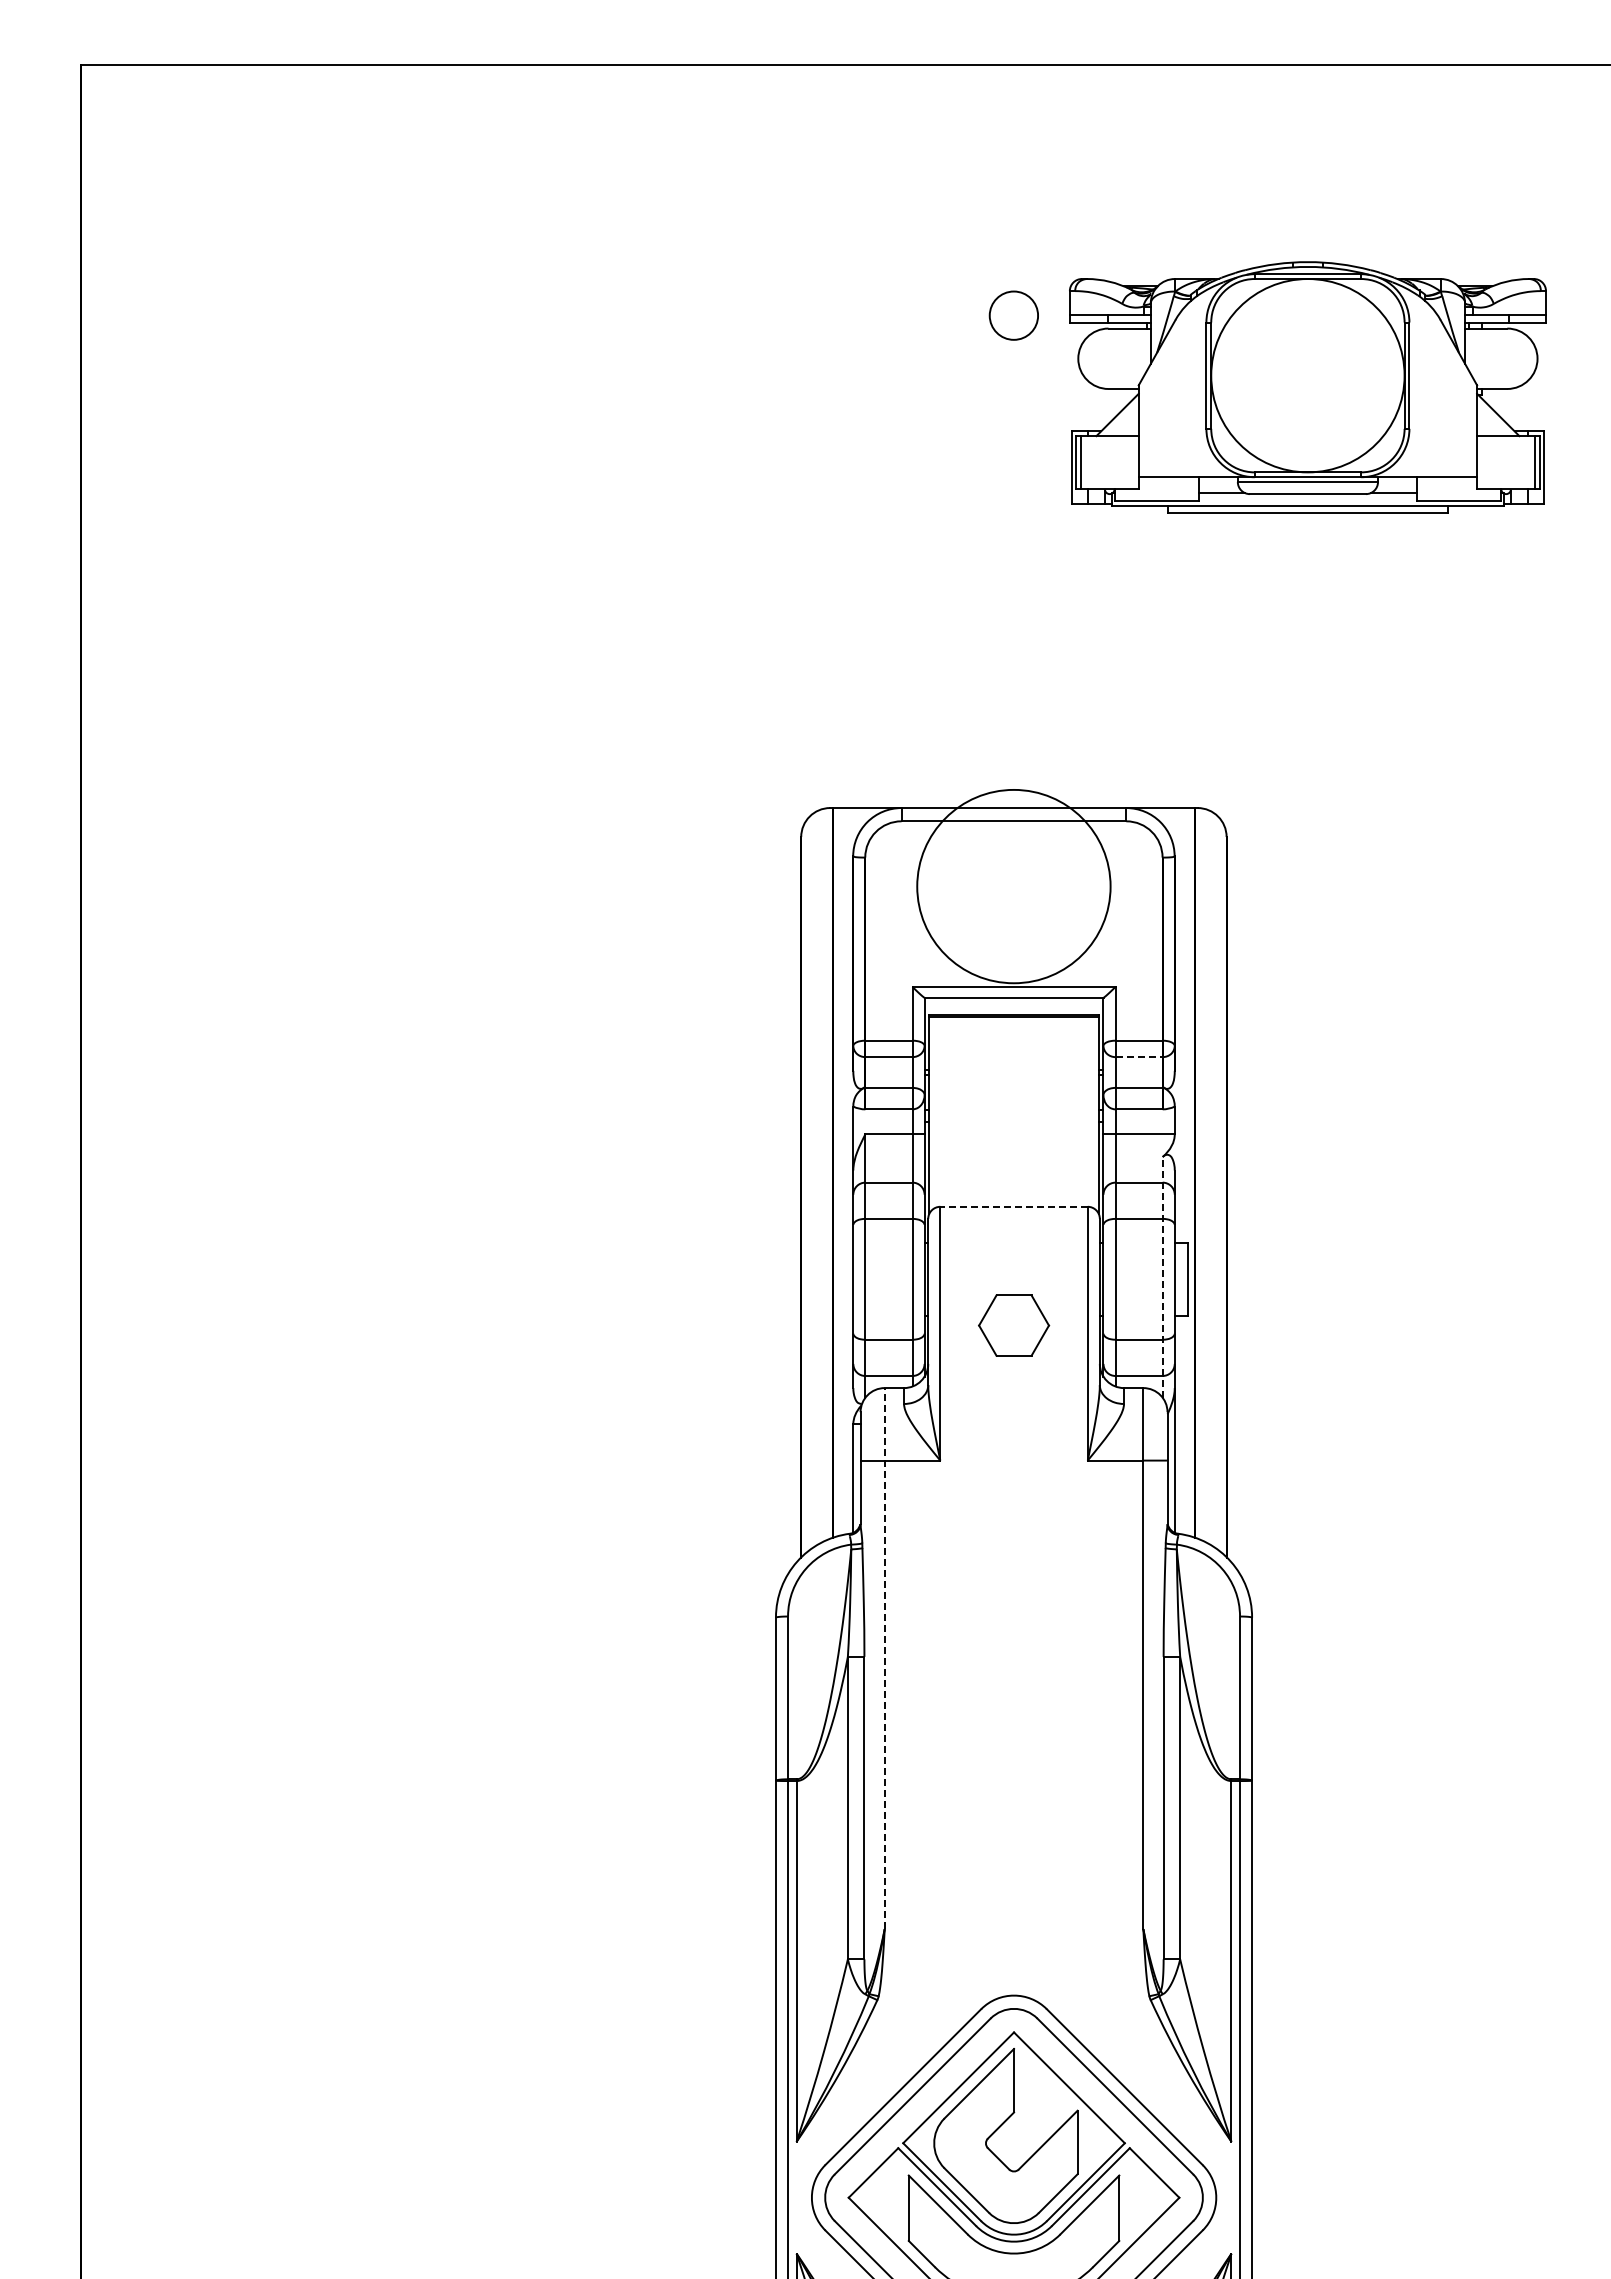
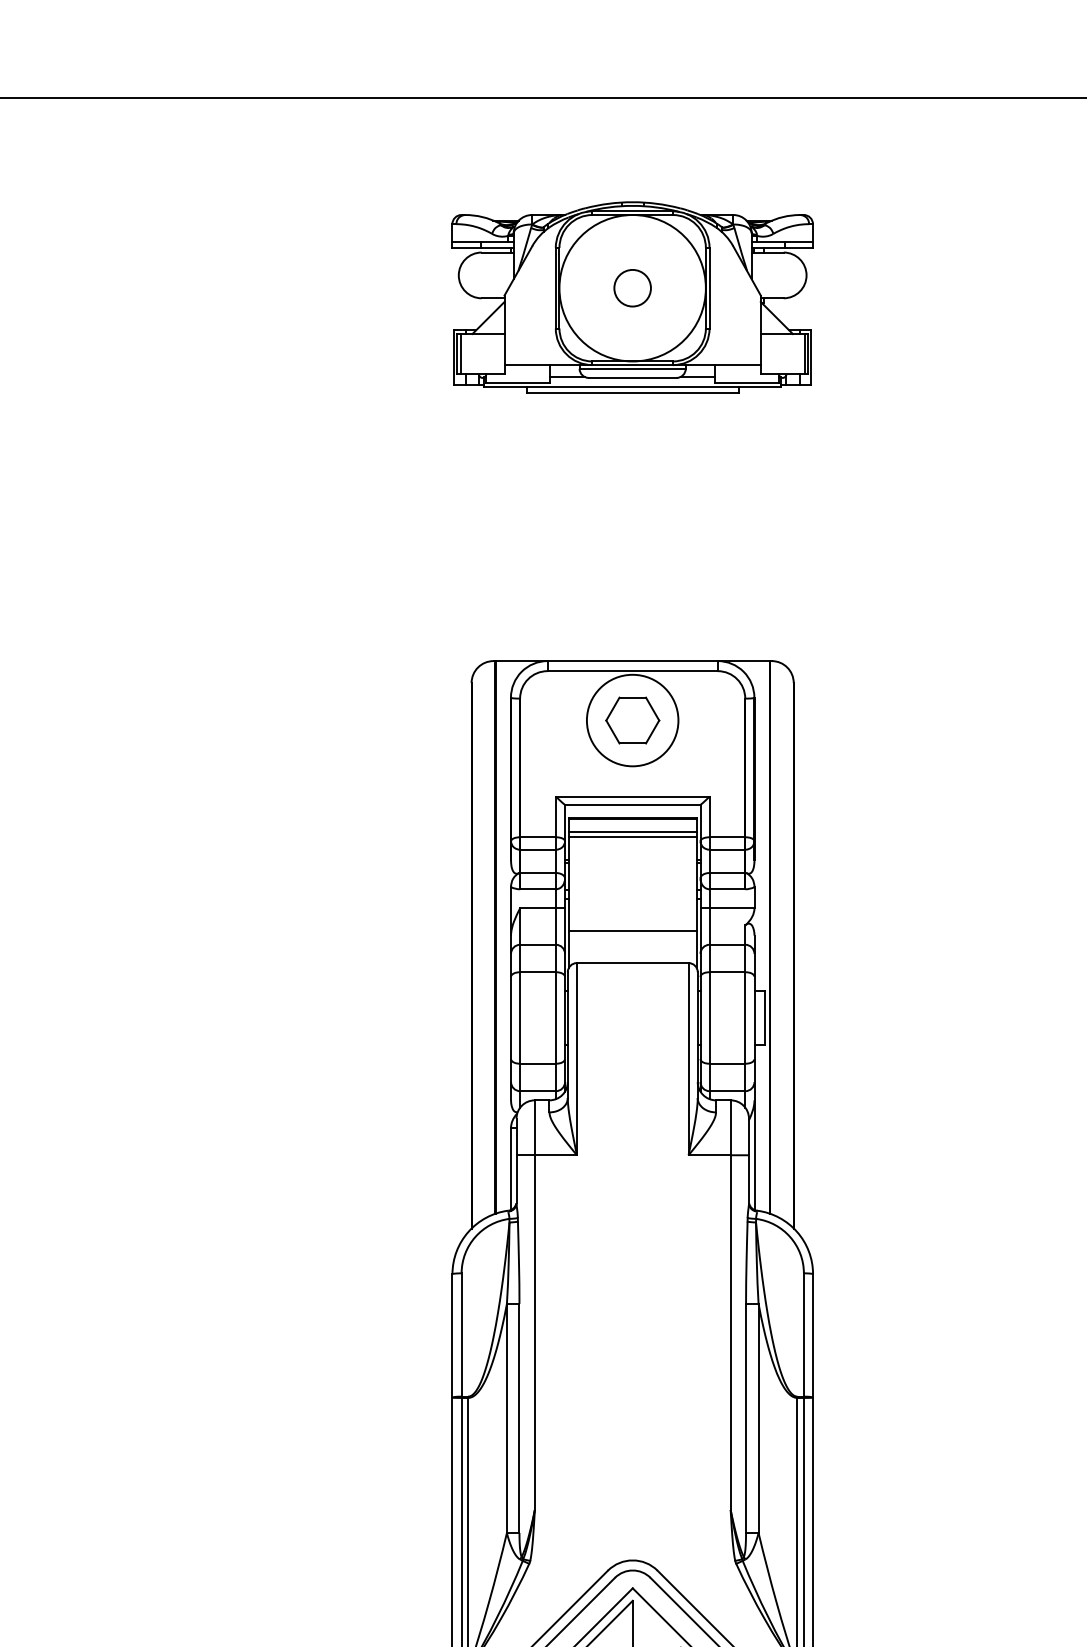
part: (1307, 387) -> (632, 297), moved
circle: (1013, 886) -> (632, 720), size x0.62
line: (1013, 1034) -> (632, 832), added
line: (1013, 1040) -> (632, 837), added
line: (1139, 1057) -> (727, 850), dashed -> solid
line: (1013, 1164) -> (632, 931), added
line: (1014, 1206) -> (633, 962), dashed -> solid
line: (1162, 1277) -> (745, 1016), dashed -> solid
part: (1014, 1325) -> (633, 720), moved
line: (884, 1658) -> (534, 1305), dashed -> solid

